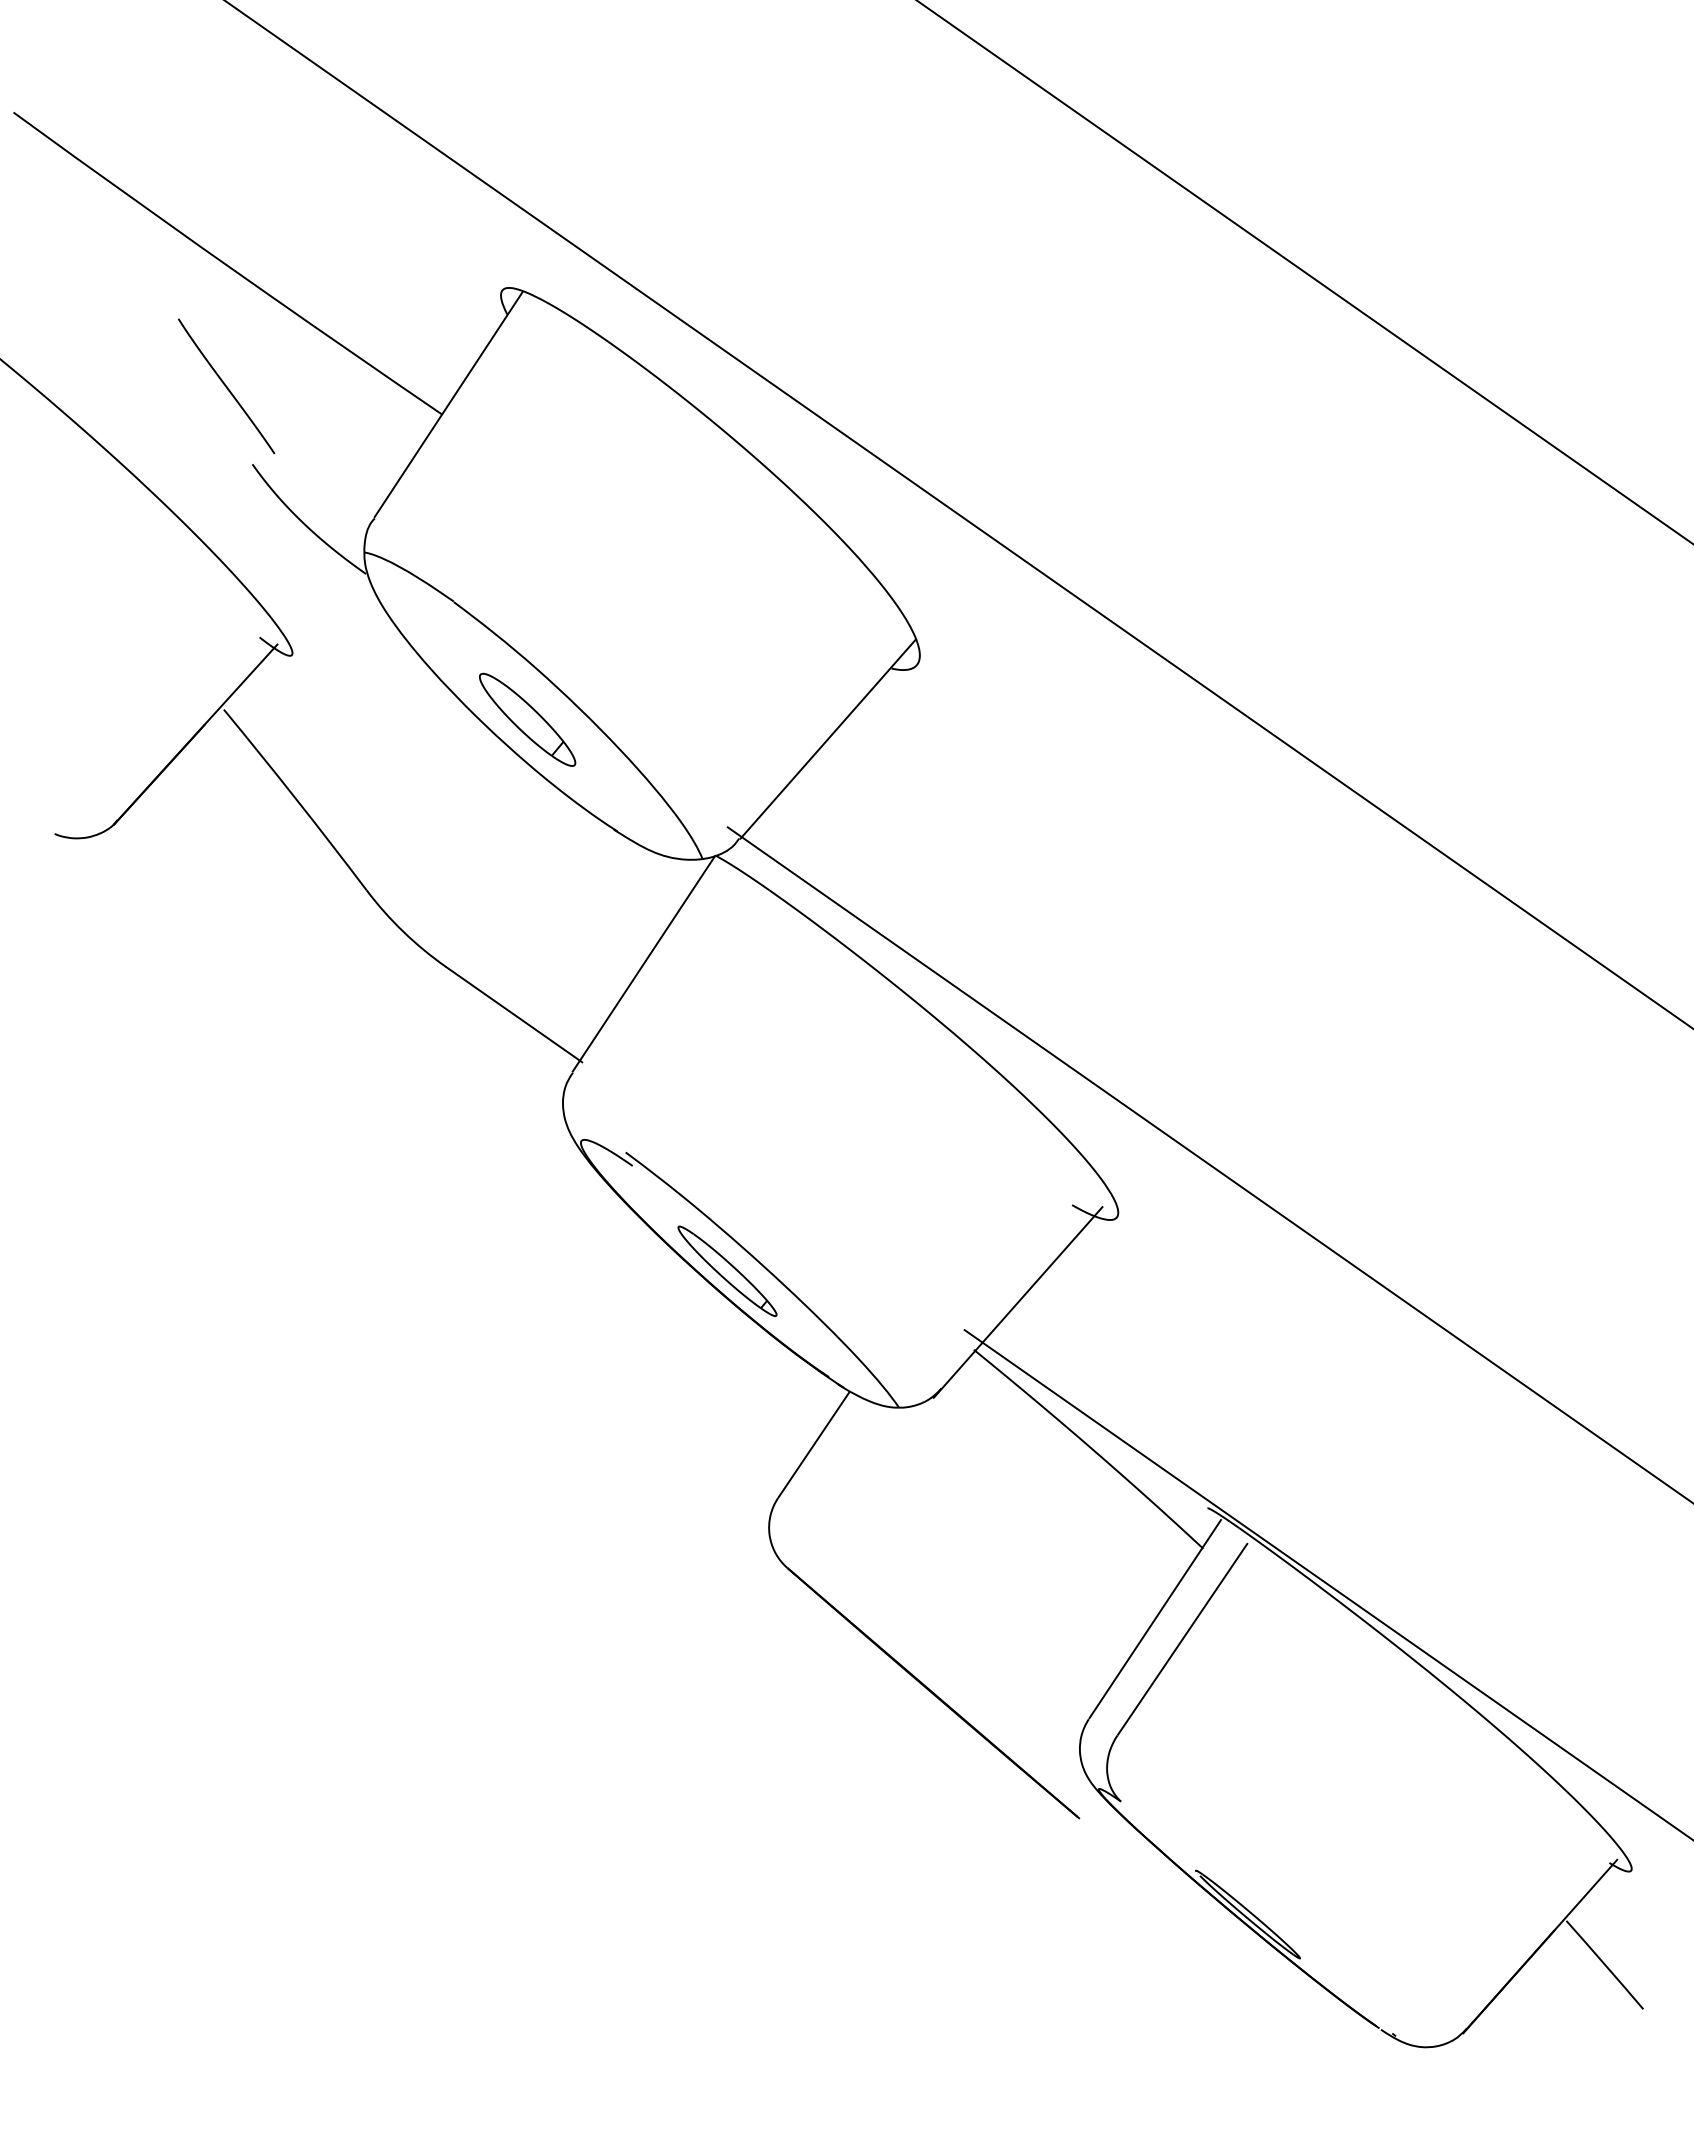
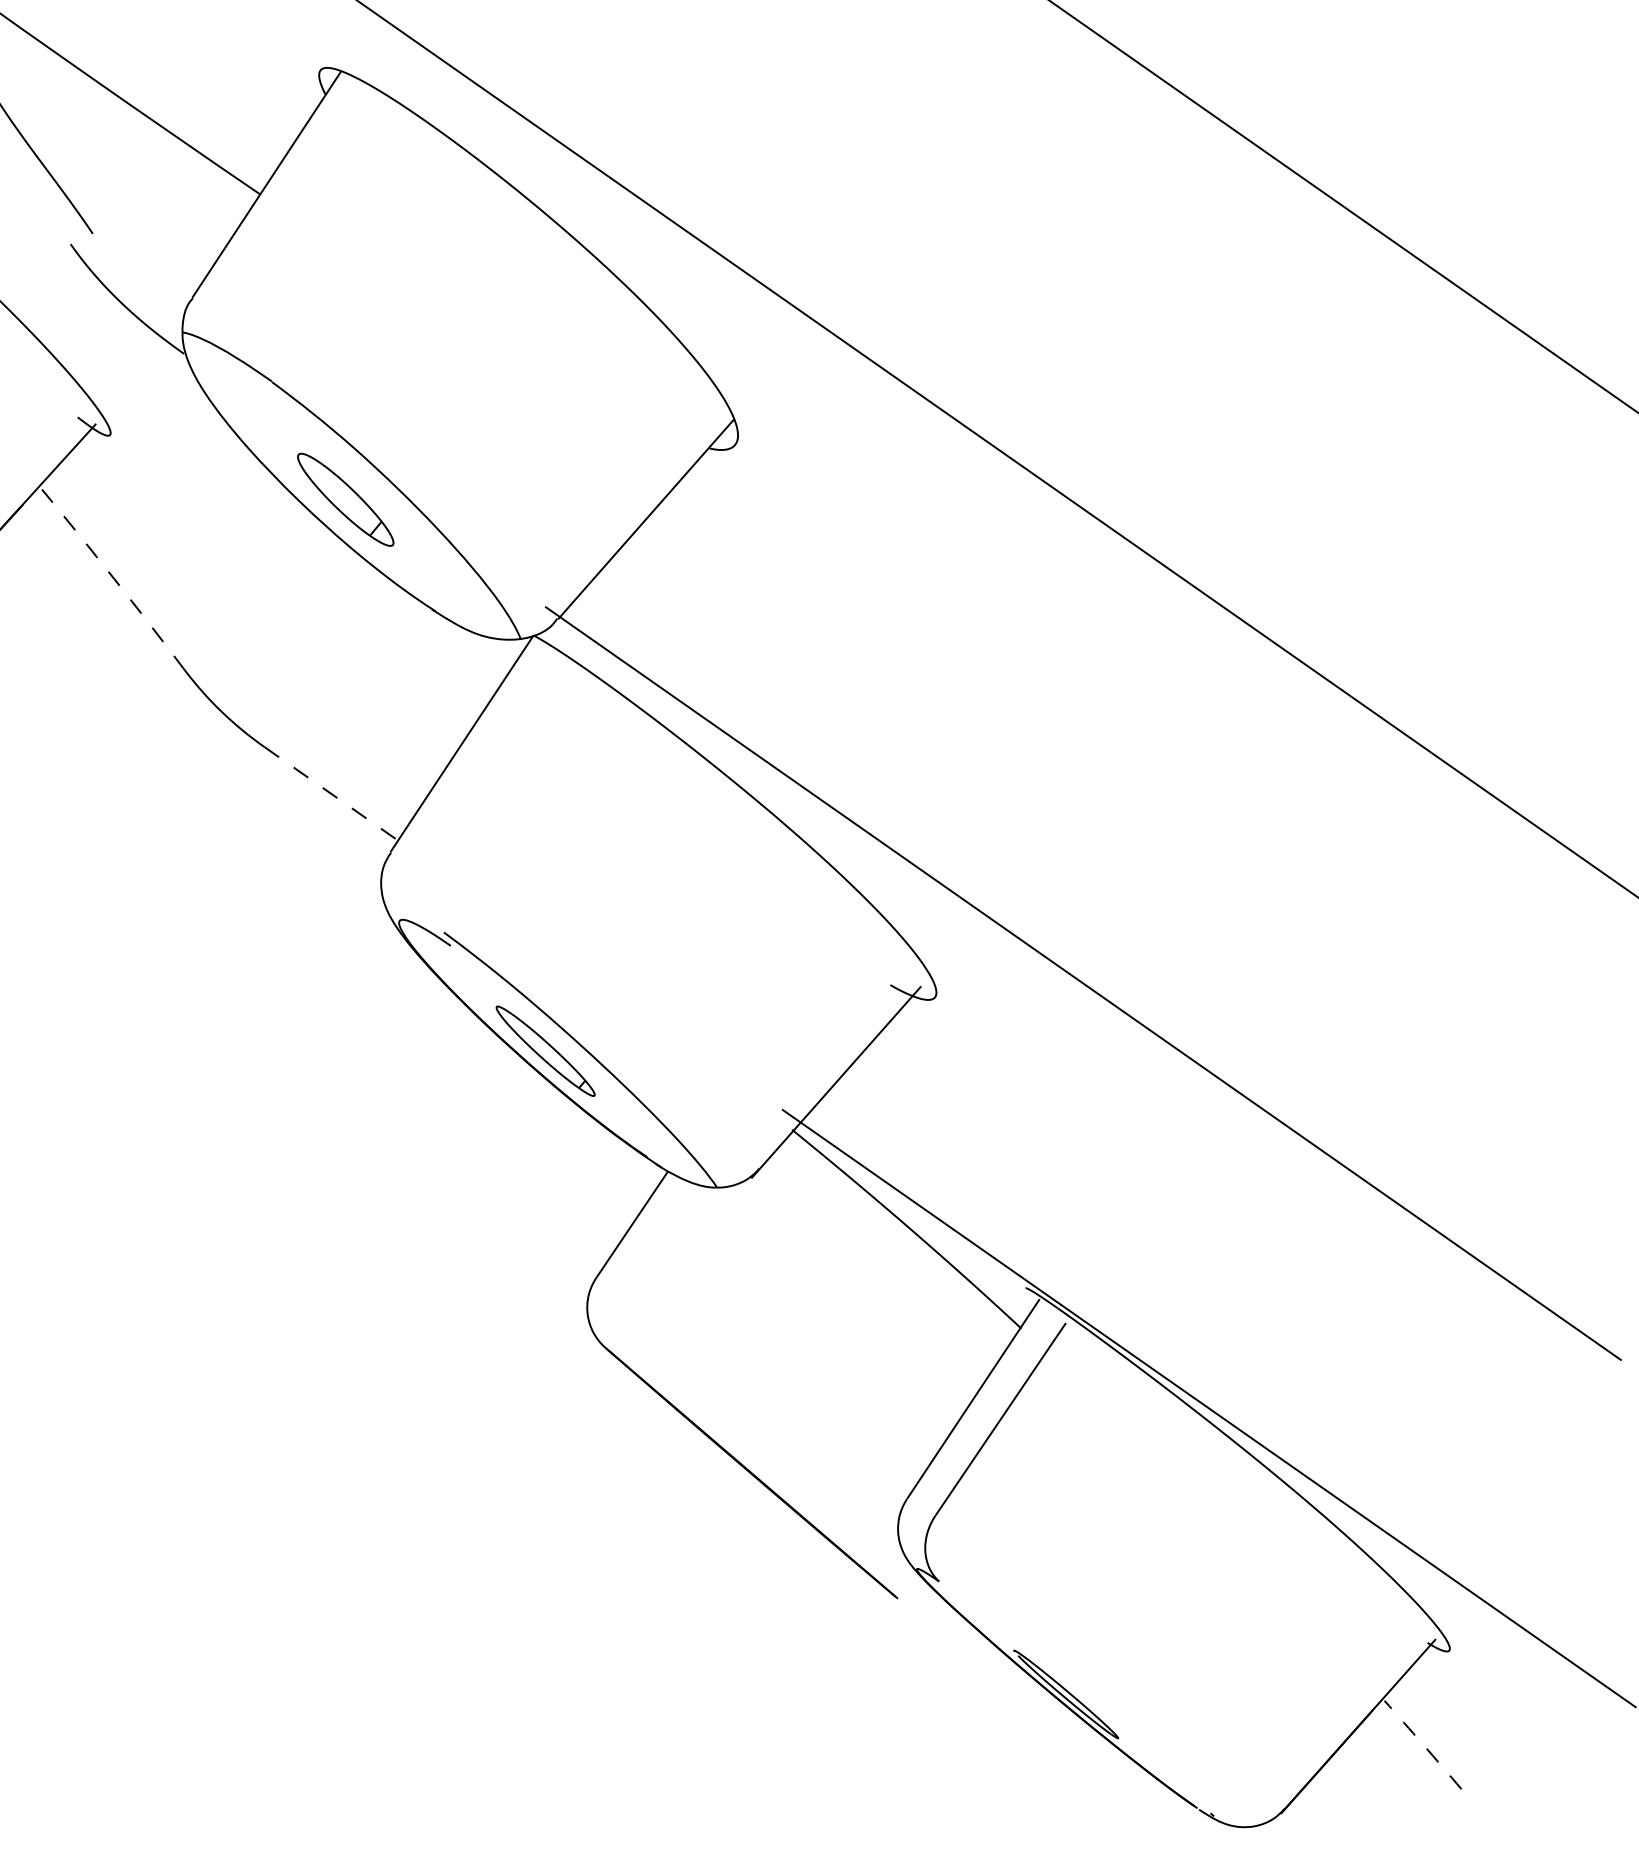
arc: (296, 799) -> (114, 579), solid -> dashed
line: (514, 1014) -> (332, 794), solid -> dashed
arc: (1605, 1964) -> (1423, 1744), solid -> dashed

